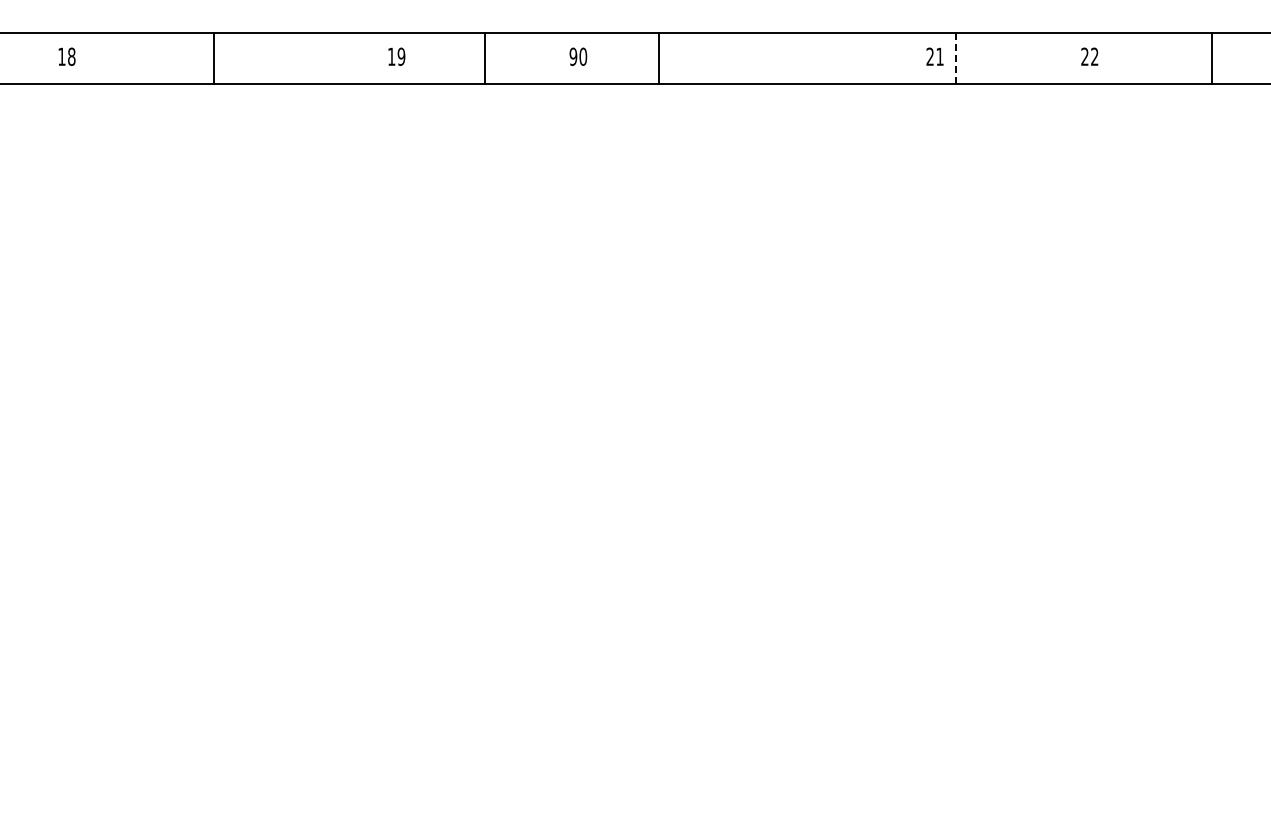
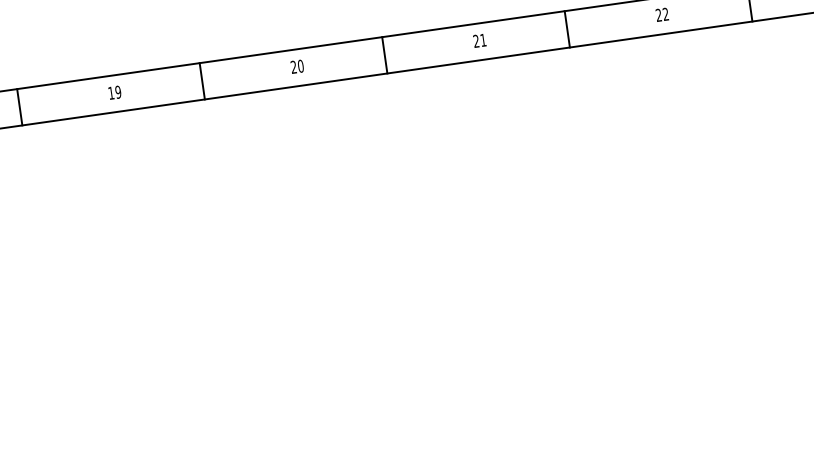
text: (396, 56) -> (114, 92), moved
text: (573, 56) -> (293, 67), 90 -> 20
text: (934, 56) -> (479, 40), moved
line: (214, 57) -> (19, 106), moved
line: (484, 57) -> (201, 80), moved
line: (658, 57) -> (384, 54), moved
line: (956, 58) -> (567, 29), dashed -> solid

